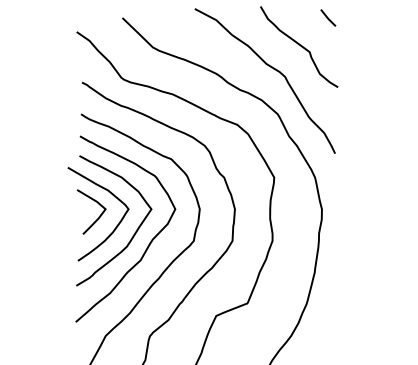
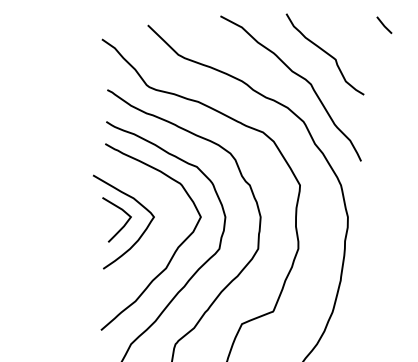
line: (328, 17) -> (384, 24), moved
curve: (134, 232) -> (159, 240), removed

